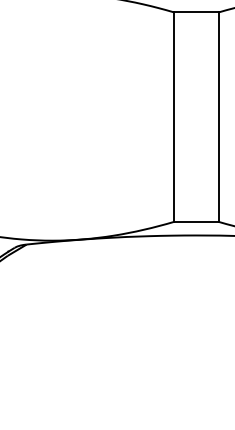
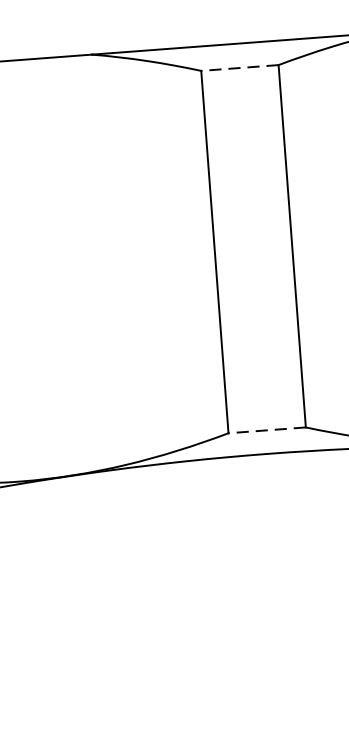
line: (195, 12) -> (238, 68), solid -> dashed
line: (195, 221) -> (265, 429), solid -> dashed

